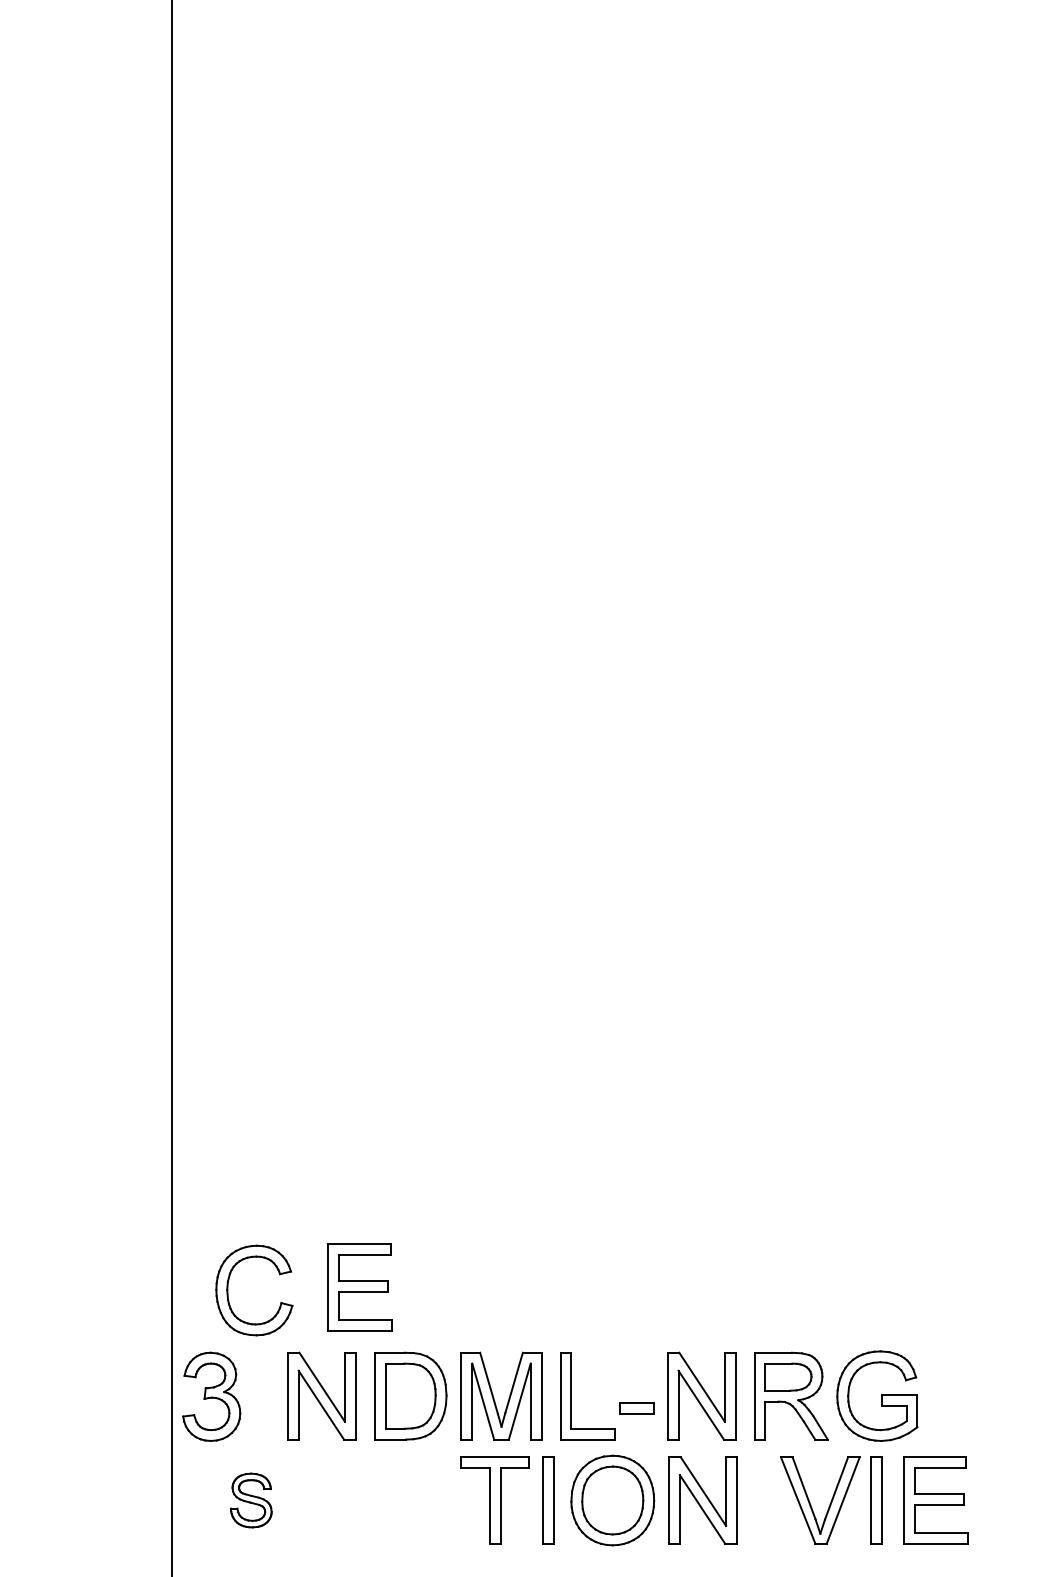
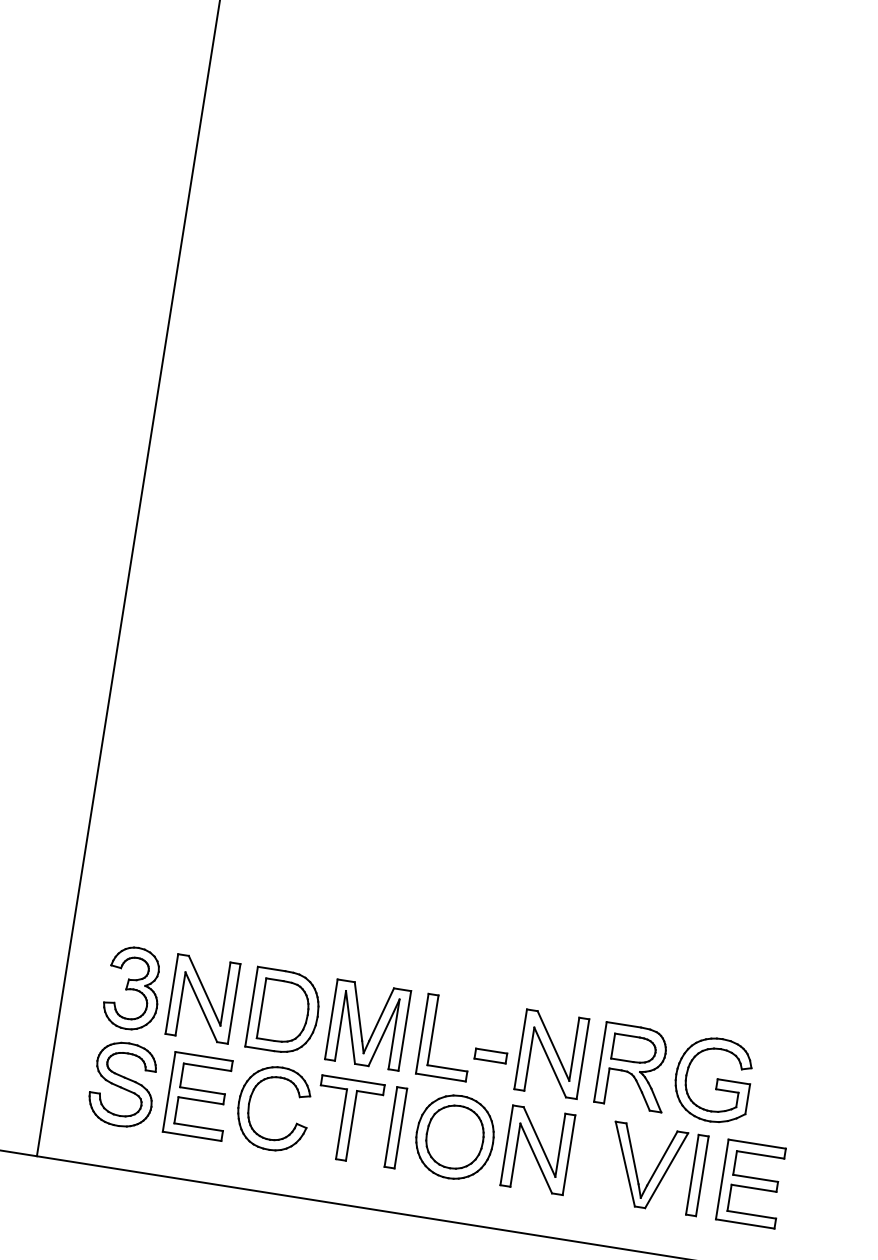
part: (359, 1287) -> (197, 1096), moved
part: (228, 1290) -> (250, 1104), moved
part: (211, 1396) -> (132, 988), moved
part: (251, 1500) -> (123, 1084), size x1.67

